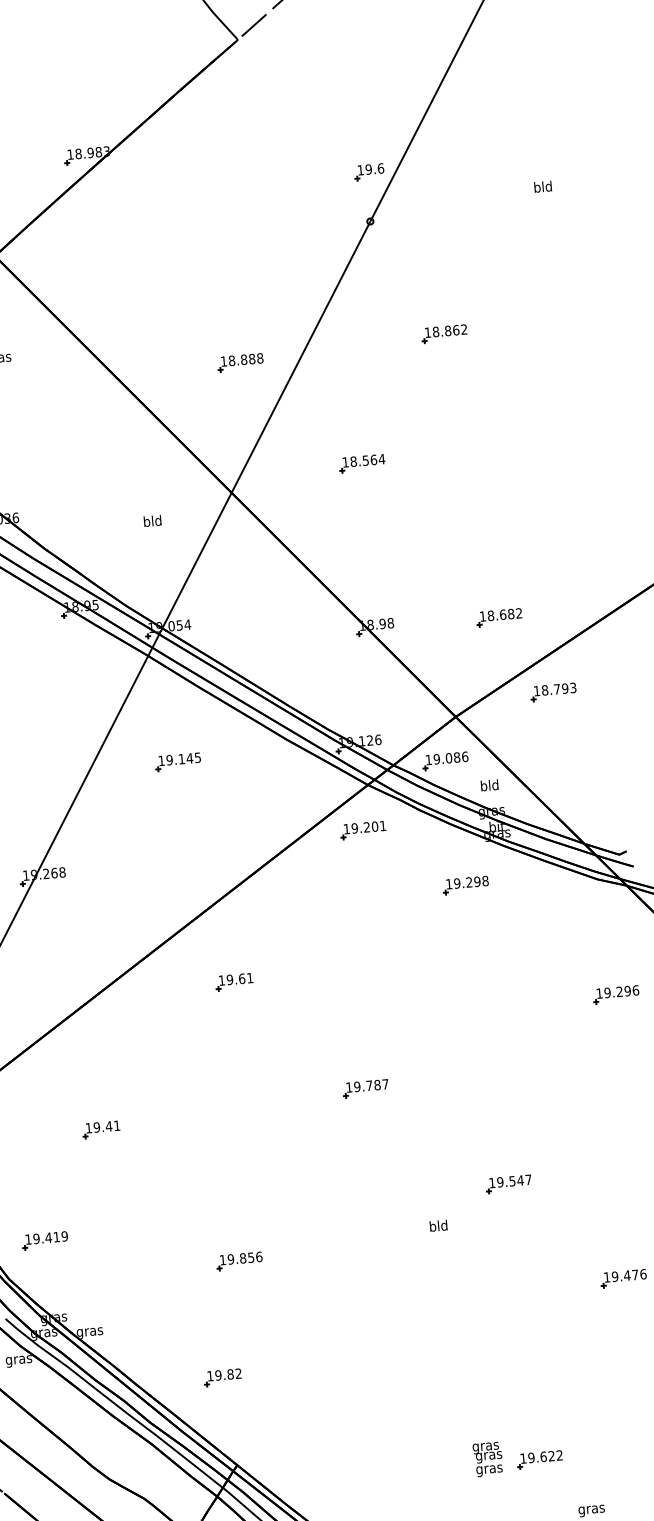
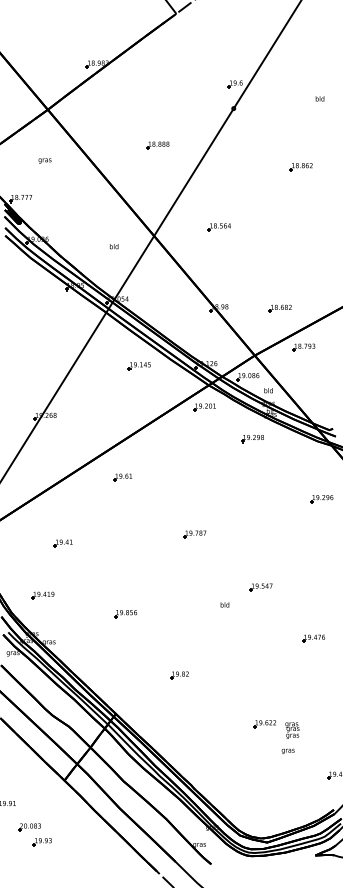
part: (442, 335) -> (300, 167), moved
part: (239, 362) -> (157, 145), moved
part: (176, 763) -> (138, 366), moved
part: (233, 982) -> (122, 477), moved
part: (44, 1240) -> (42, 595), moved
part: (222, 1377) -> (179, 675), moved
text: (488, 1458) -> (292, 730), moved

